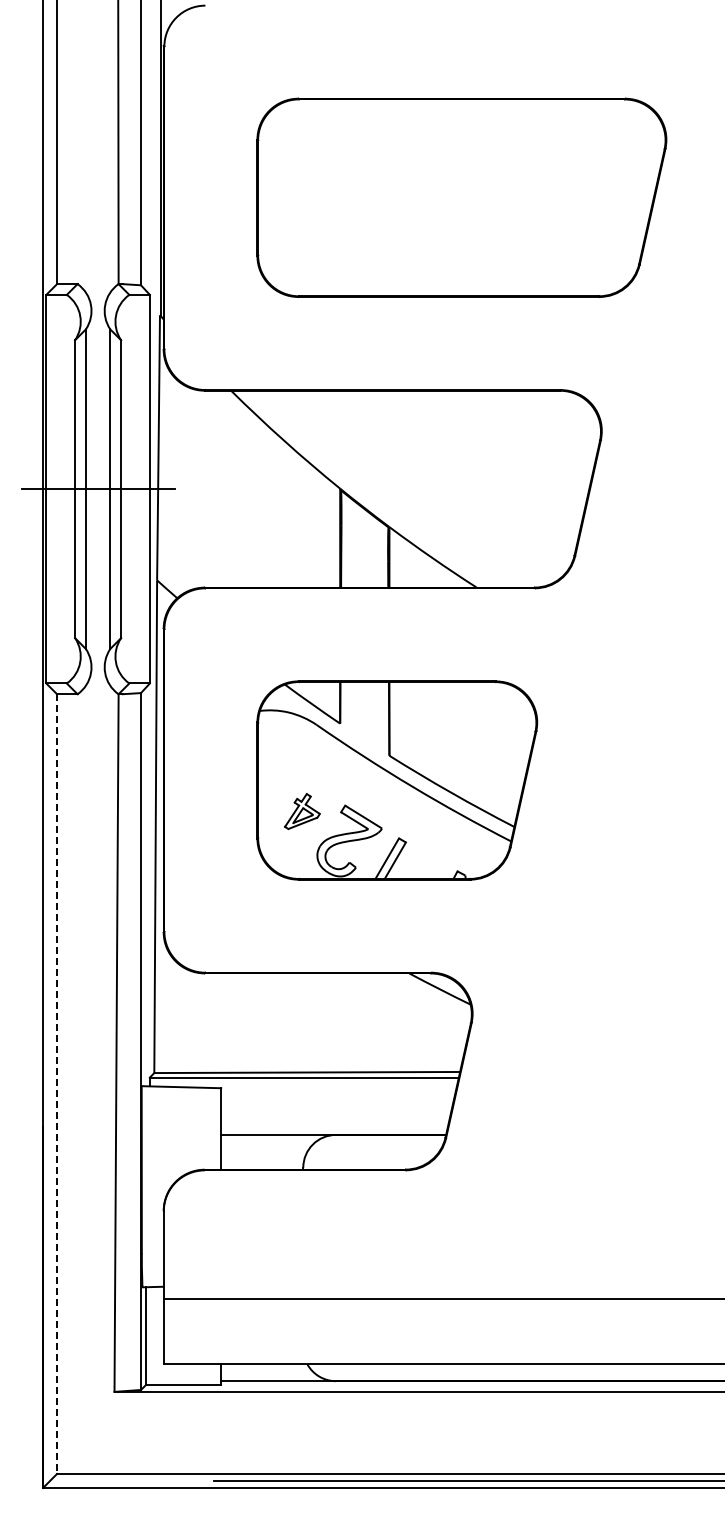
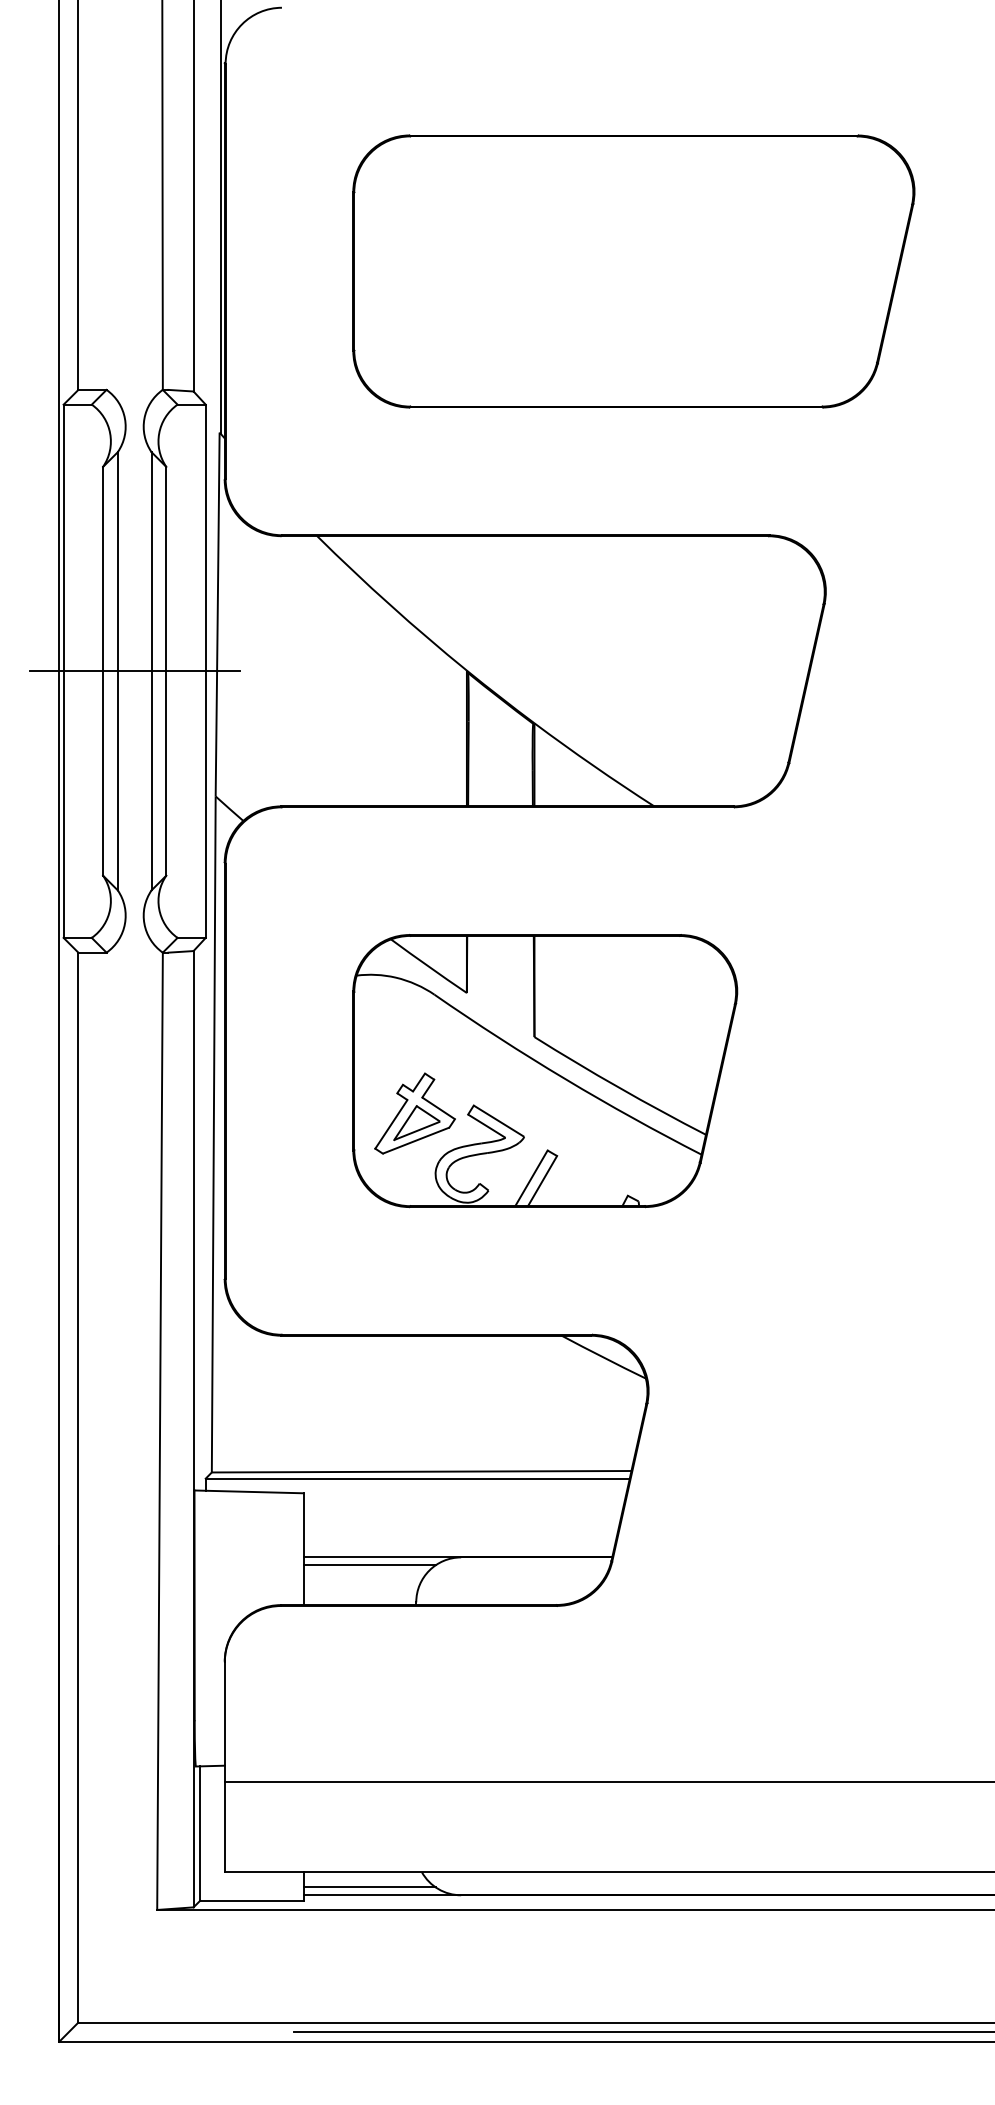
part: (302, 811) -> (415, 1113), size x1.67
line: (57, 1084) -> (78, 1488), dashed -> solid
line: (269, 1140) -> (369, 1565), added
line: (269, 1375) -> (369, 1887), added

